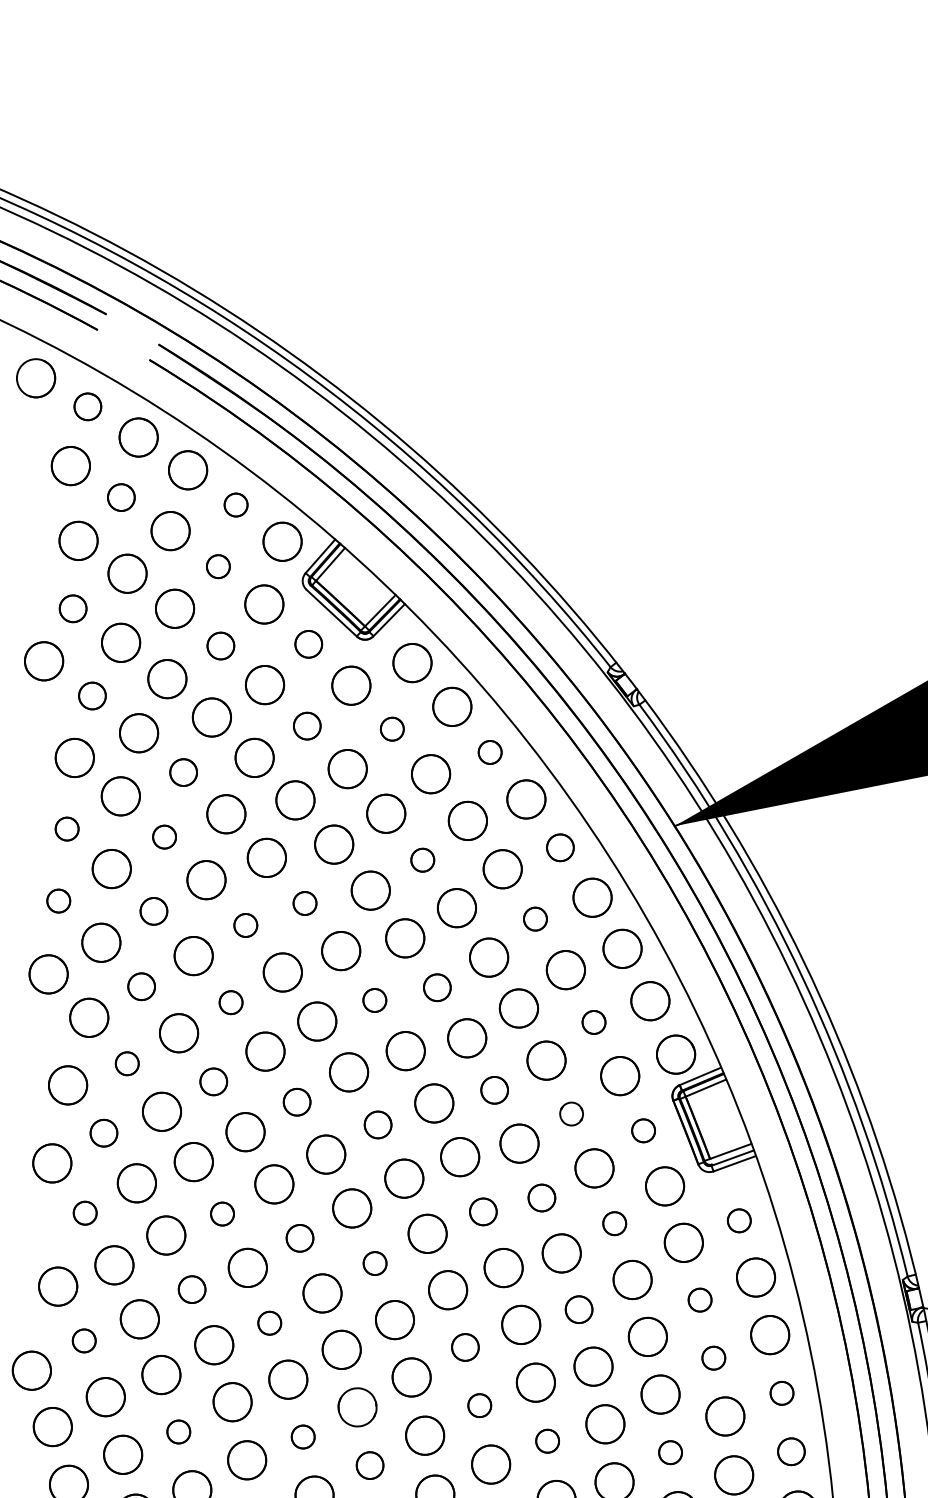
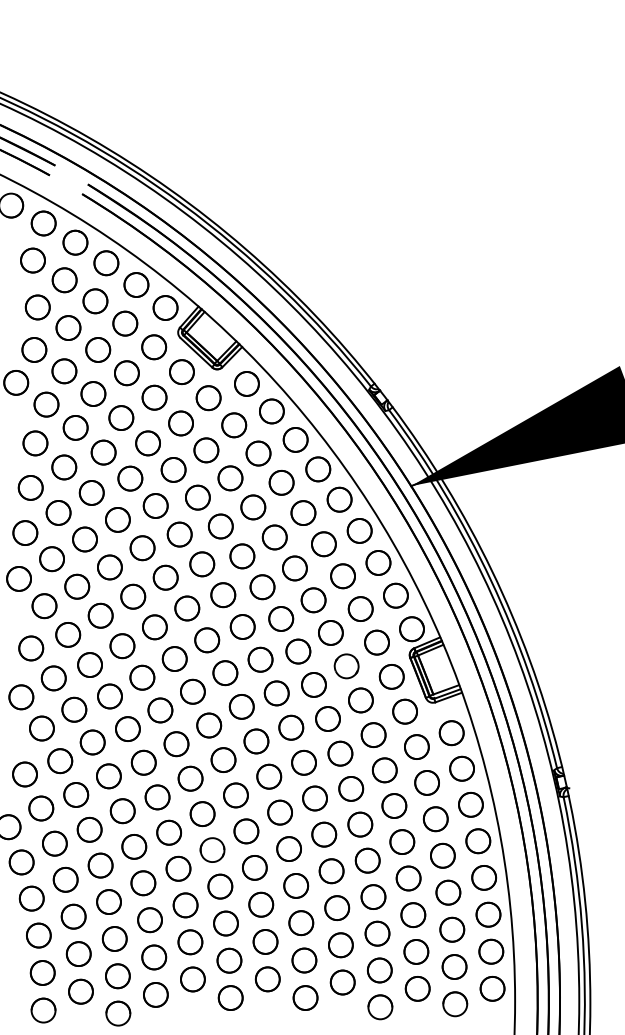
part: (87, 406) -> (43, 223), size x1.43
part: (121, 497) -> (64, 280), size x1.43
part: (236, 504) -> (136, 284), size x1.67
part: (218, 566) -> (125, 323), size x1.67
part: (73, 608) -> (34, 349), size x1.43
part: (308, 644) -> (181, 372), size x1.43
part: (220, 646) -> (126, 373), size x1.43
part: (92, 695) -> (46, 404), size x1.43
part: (306, 726) -> (180, 423), size x1.43
part: (392, 729) -> (234, 425), size x1.67
part: (490, 751) -> (295, 439), size x1.67
part: (183, 772) -> (103, 452), size x1.43
part: (66, 828) -> (30, 487), size x1.67
part: (164, 836) -> (91, 492), size x1.67
part: (560, 847) -> (339, 499), size x1.43
part: (422, 860) -> (253, 507), size x1.67
part: (58, 900) -> (25, 532), size x1.67
part: (304, 903) -> (179, 534), size x1.67
part: (153, 911) -> (84, 539), size x1.43
part: (534, 919) -> (323, 544), size x1.67
part: (245, 925) -> (142, 548), size x1.67
part: (141, 986) -> (77, 586), size x1.43
part: (437, 988) -> (262, 587), size x1.43
part: (375, 1000) -> (223, 595), size x1.67
part: (231, 1002) -> (133, 596), size x1.67
part: (593, 1021) -> (360, 608), size x1.67
part: (127, 1063) -> (68, 634), size x1.67
part: (213, 1082) -> (122, 646), size x1.43
part: (494, 1090) -> (298, 651), size x1.43
part: (296, 1101) -> (174, 658), size x1.43
part: (571, 1114) -> (346, 666), size x1.67
part: (378, 1125) -> (225, 673), size x1.43
part: (643, 1130) -> (391, 676), size x1.67
part: (103, 1133) -> (53, 678), size x1.43
circle: (541, 1197) -> (327, 718), size x1.43
part: (483, 1211) -> (291, 727), size x1.43
part: (84, 1213) -> (41, 728), size x1.67
circle: (221, 1213) -> (127, 728), size x1.67
part: (739, 1221) -> (451, 733), size x1.67
part: (614, 1222) -> (373, 734), size x1.67
part: (300, 1238) -> (176, 744), size x1.43
part: (375, 1262) -> (223, 759), size x1.67
part: (191, 1289) -> (108, 776), size x1.43
circle: (699, 1299) -> (426, 782), size x1.67
part: (579, 1308) -> (351, 788), size x1.43
part: (269, 1323) -> (157, 797), size x1.67
part: (84, 1340) -> (41, 808), size x1.67
part: (464, 1347) -> (279, 812), size x1.43
part: (713, 1358) -> (435, 819), size x1.67
part: (782, 1393) -> (478, 841), size x1.67
circle: (478, 1404) -> (288, 848), size x1.67
part: (178, 1431) -> (100, 865), size x1.67
part: (303, 1436) -> (178, 868), size x1.67
part: (547, 1441) -> (331, 871), size x1.67
part: (791, 1451) -> (484, 877), size x1.43
part: (670, 1452) -> (408, 878), size x1.67
part: (370, 1465) -> (220, 886), size x1.43

